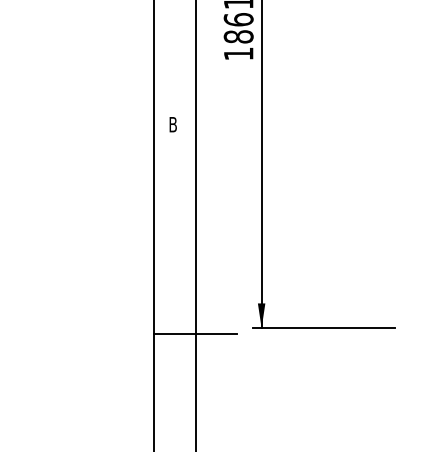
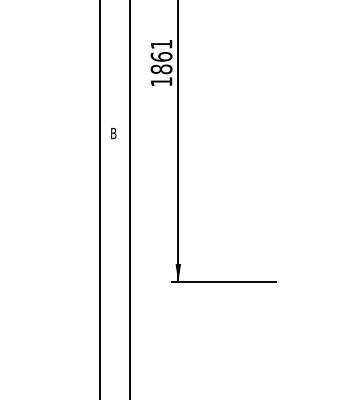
line: (196, 334) -> (130, 286), removed

